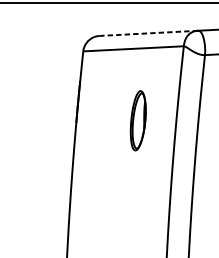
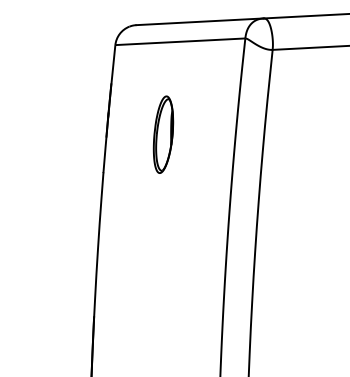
line: (149, 33) -> (200, 21), dashed -> solid
part: (138, 120) -> (163, 134), moved

